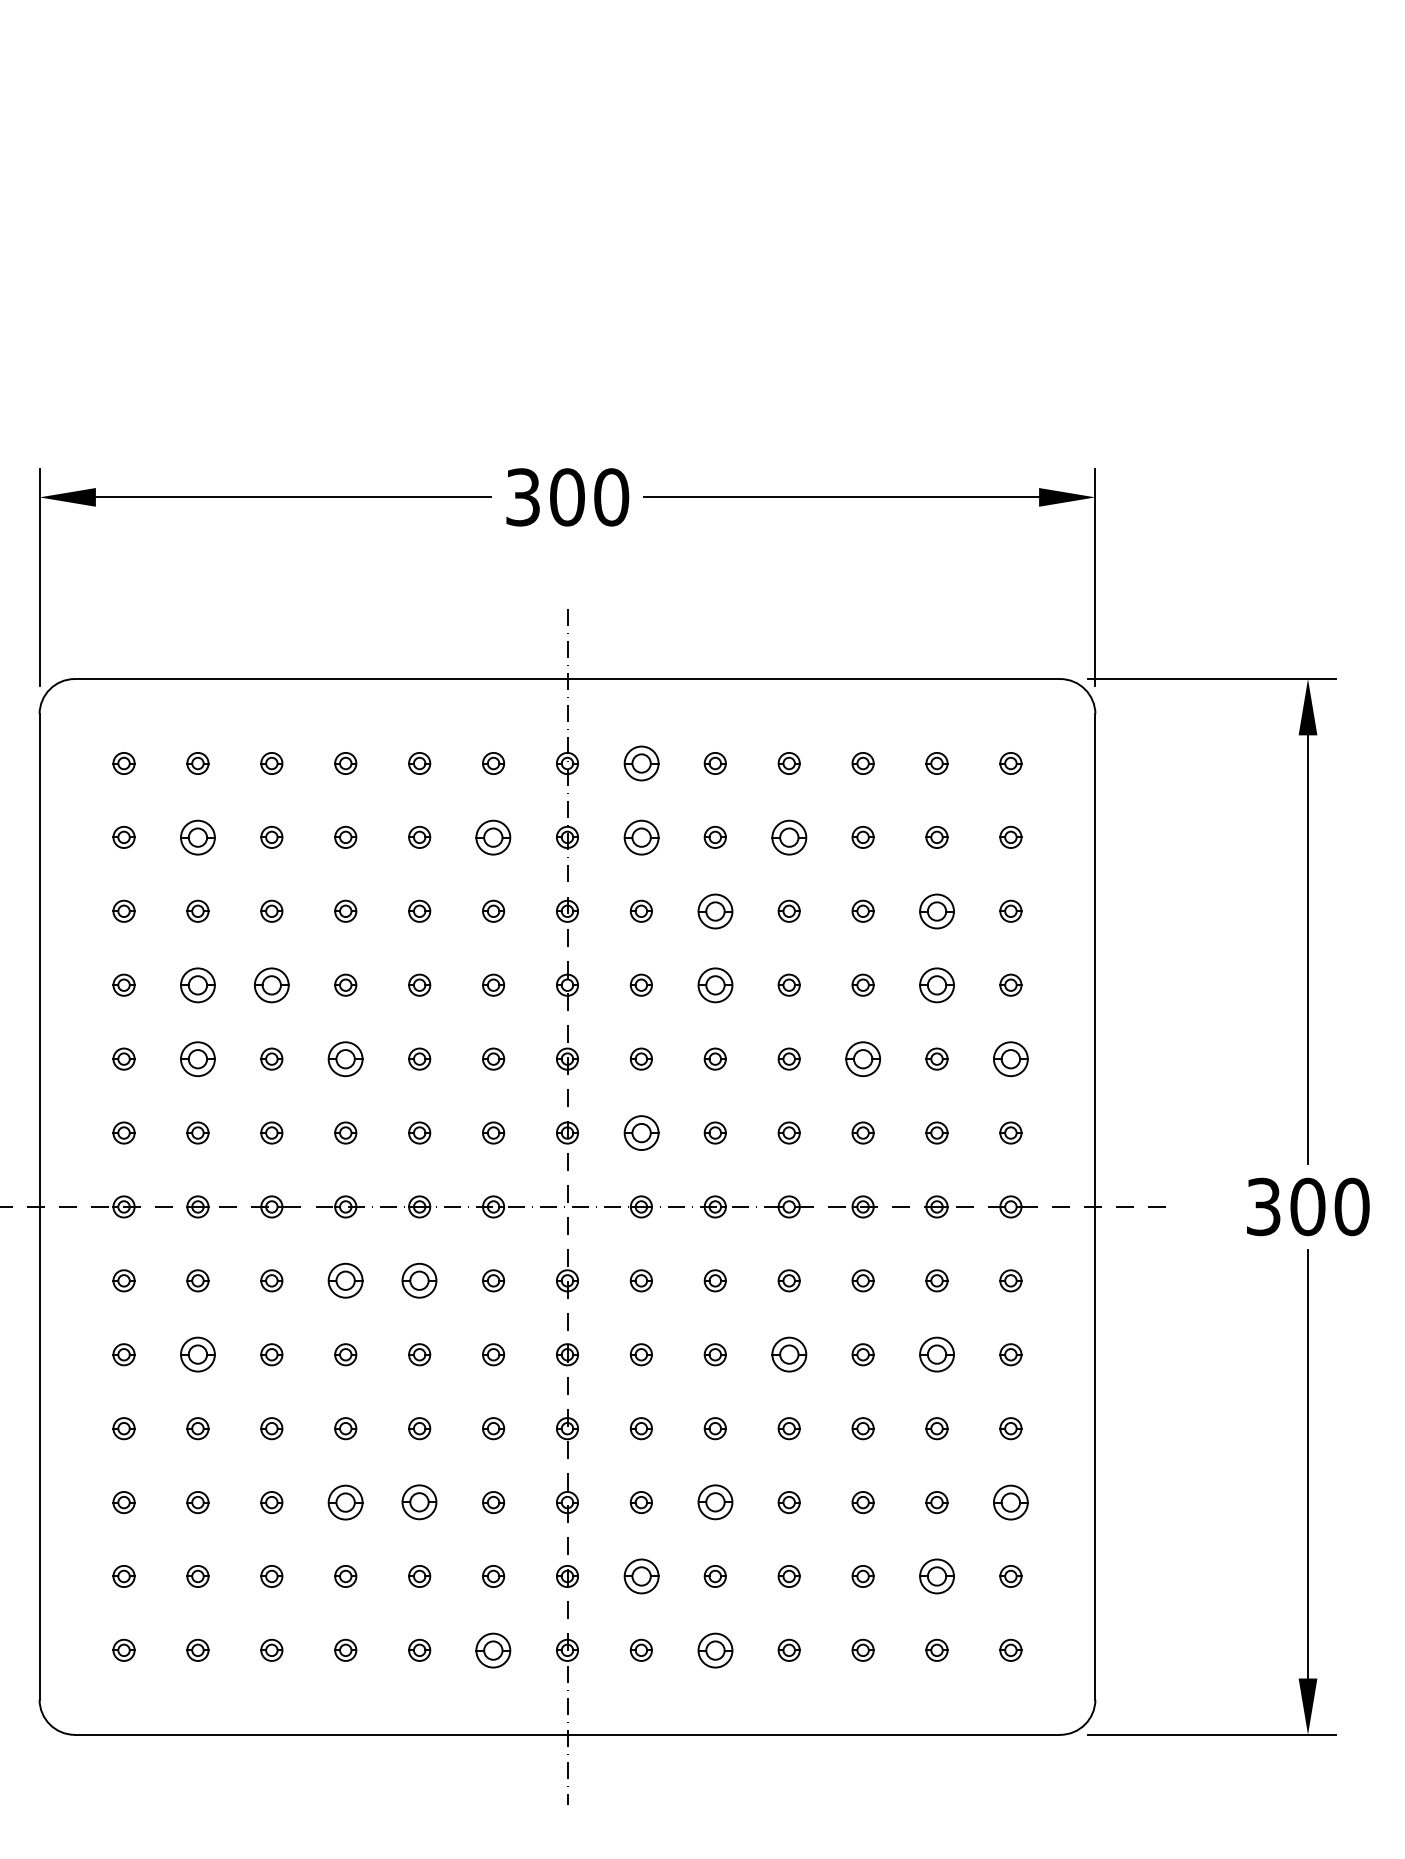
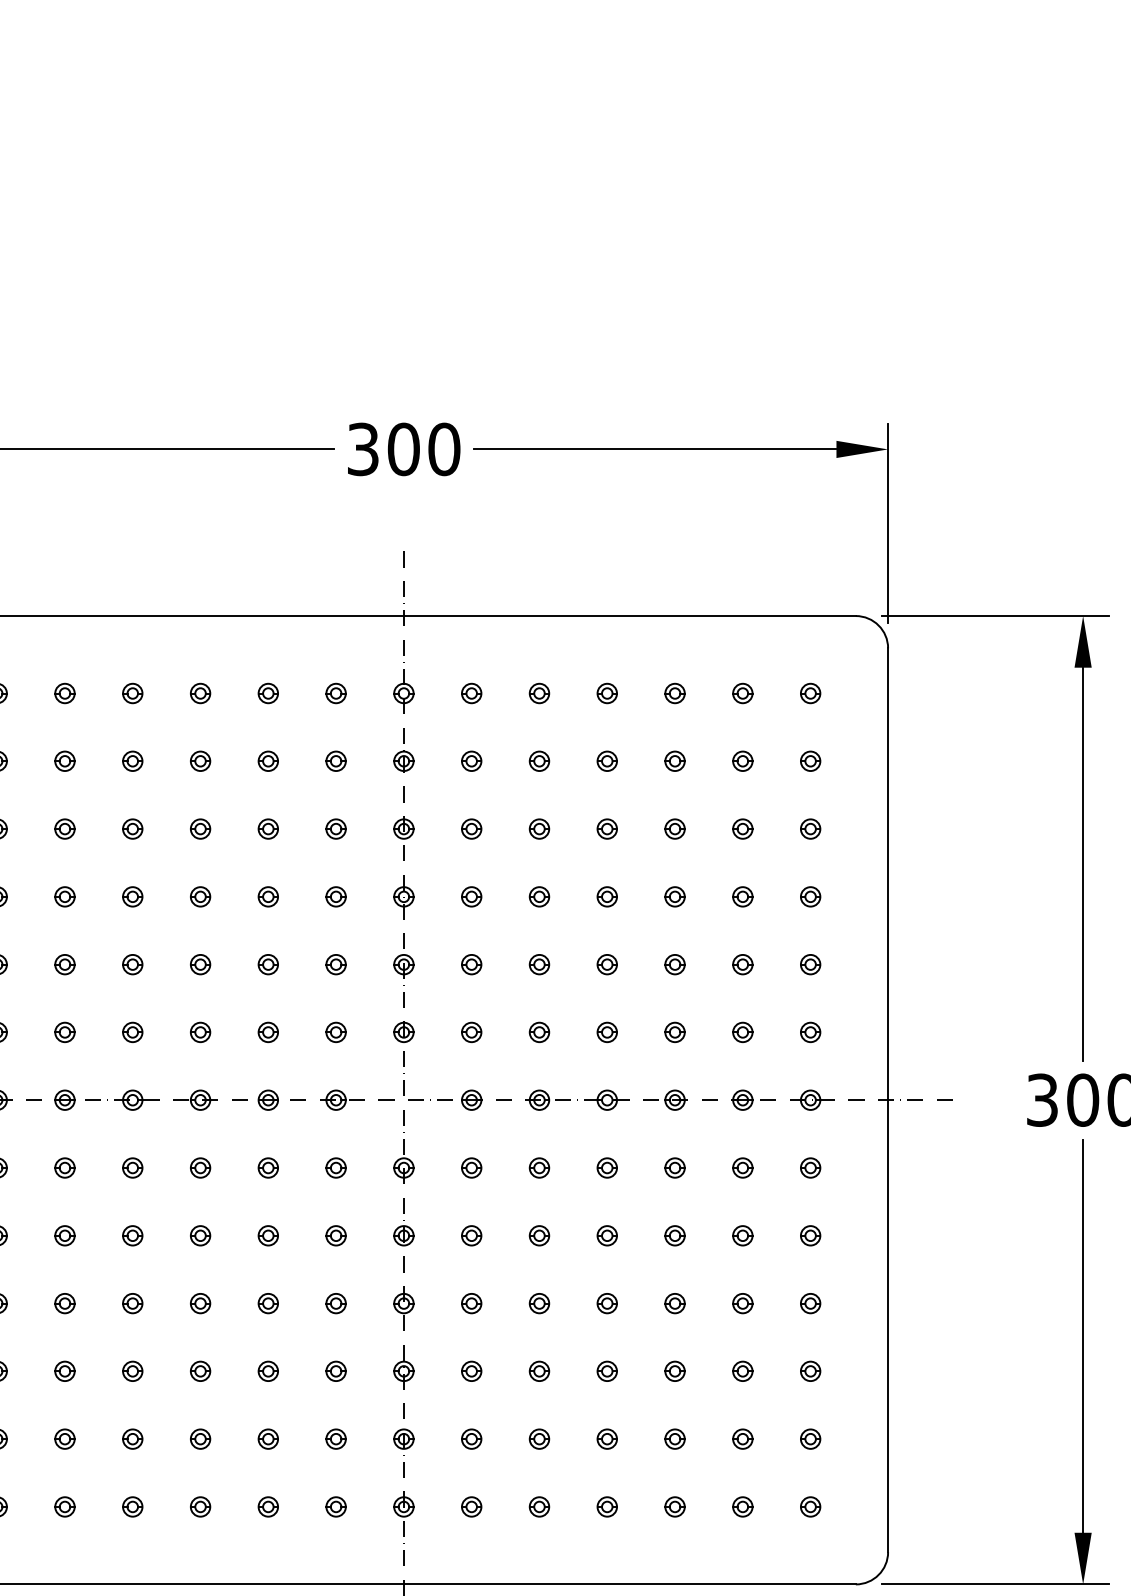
part: (640, 763) -> (470, 693), size x0.62
part: (197, 836) -> (64, 760), size x0.62
part: (493, 836) -> (336, 760), size x0.62
part: (640, 836) -> (470, 760), size x0.62
part: (788, 836) -> (606, 760), size x0.62
part: (714, 910) -> (538, 828), size x0.62
part: (936, 910) -> (742, 828), size x0.62
part: (197, 984) -> (64, 896), size x0.62
part: (271, 984) -> (132, 896), size x0.62
part: (714, 984) -> (538, 896), size x0.62
part: (936, 984) -> (742, 896), size x0.62
part: (197, 1058) -> (64, 964), size x0.62
part: (345, 1058) -> (200, 964), size x0.62
part: (862, 1058) -> (674, 964), size x0.62
part: (1010, 1058) -> (810, 964), size x0.62
part: (640, 1132) -> (470, 1031), size x0.62
part: (345, 1280) -> (200, 1167), size x0.62
part: (419, 1280) -> (268, 1167), size x0.62
part: (197, 1354) -> (64, 1235), size x0.62
part: (788, 1354) -> (606, 1235), size x0.62
part: (936, 1354) -> (742, 1235), size x0.62
part: (345, 1502) -> (200, 1371), size x0.62
part: (419, 1502) -> (268, 1371), size x0.62
part: (714, 1502) -> (538, 1371), size x0.62
part: (1010, 1502) -> (810, 1371), size x0.62
part: (640, 1576) -> (470, 1439), size x0.62
part: (936, 1576) -> (742, 1439), size x0.62
part: (493, 1649) -> (336, 1506), size x0.62
part: (714, 1649) -> (538, 1506), size x0.62

